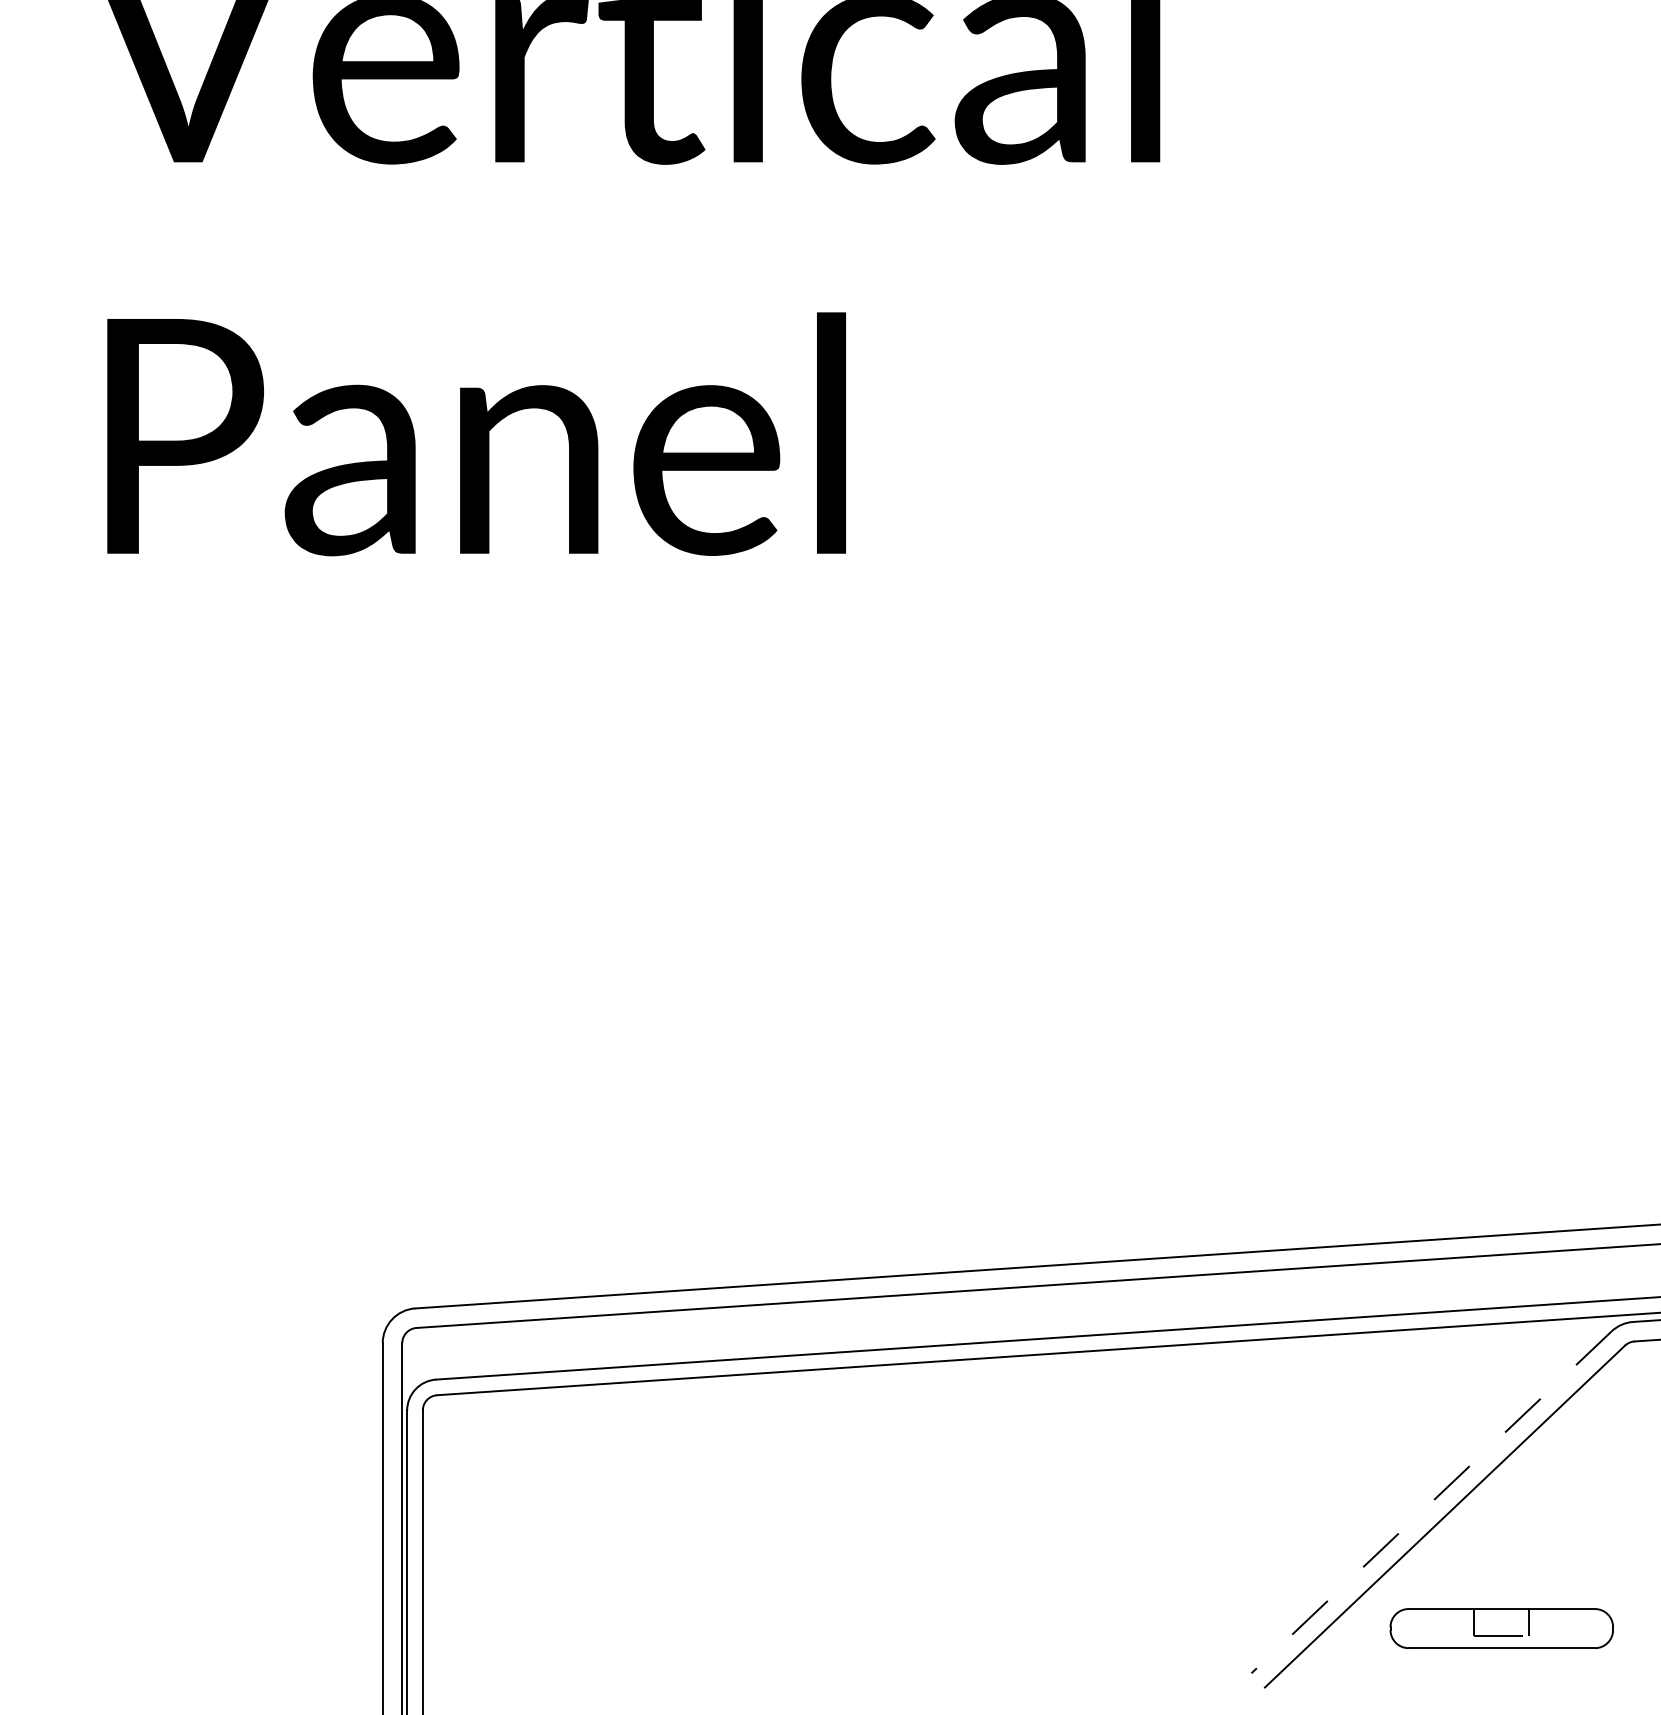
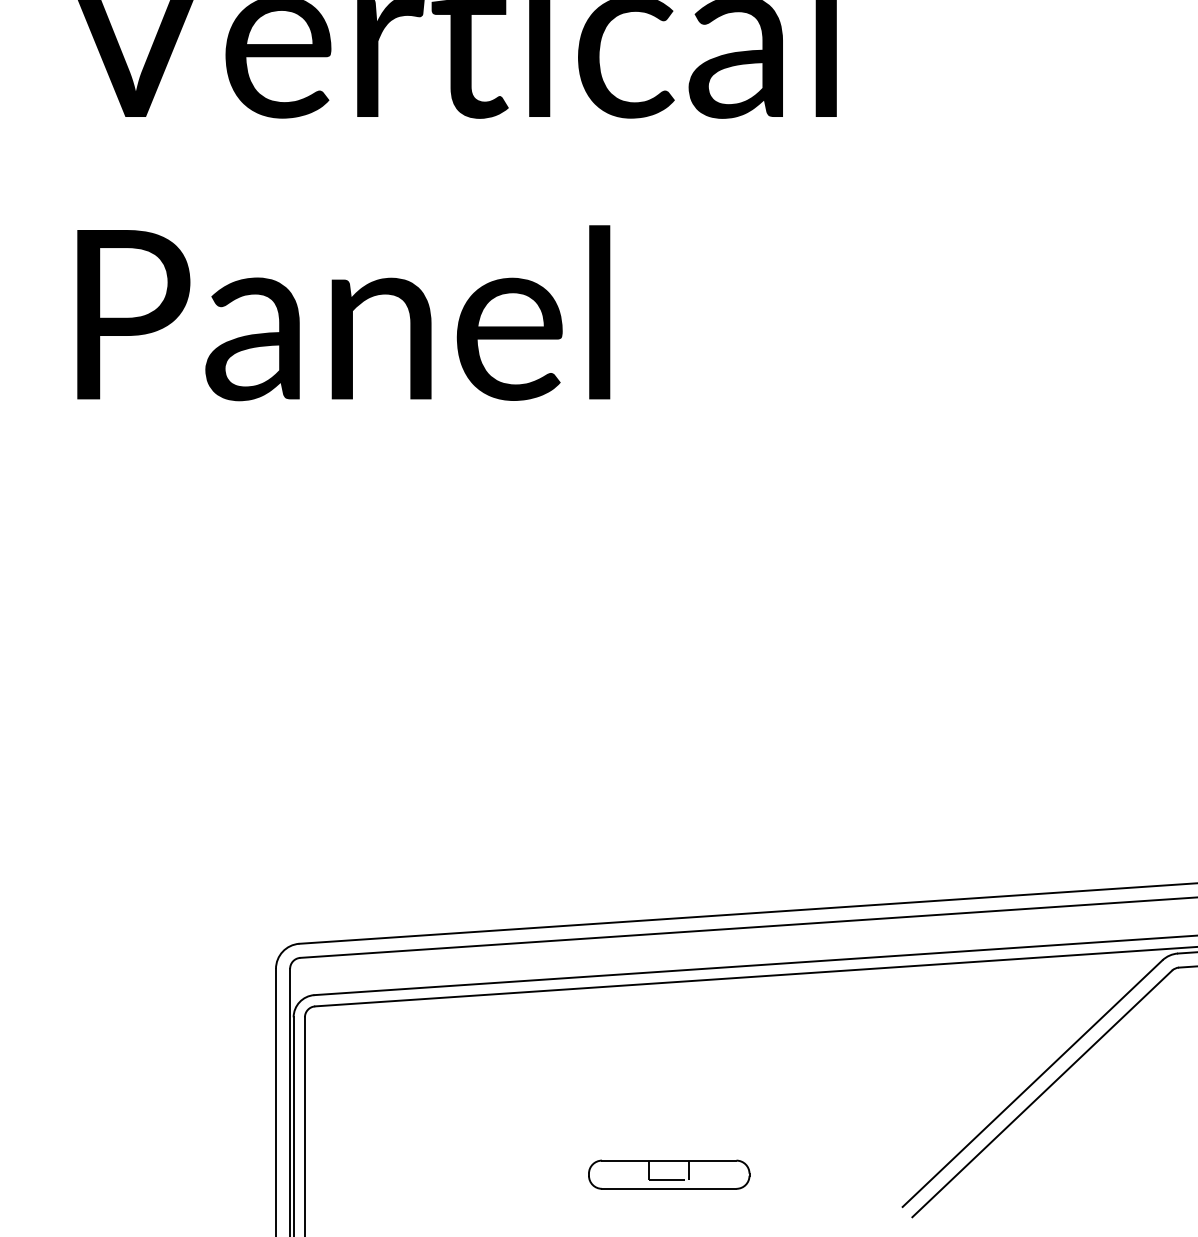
line: (1431, 1503) -> (1032, 1084), dashed -> solid
part: (1502, 1628) -> (669, 1174), moved

